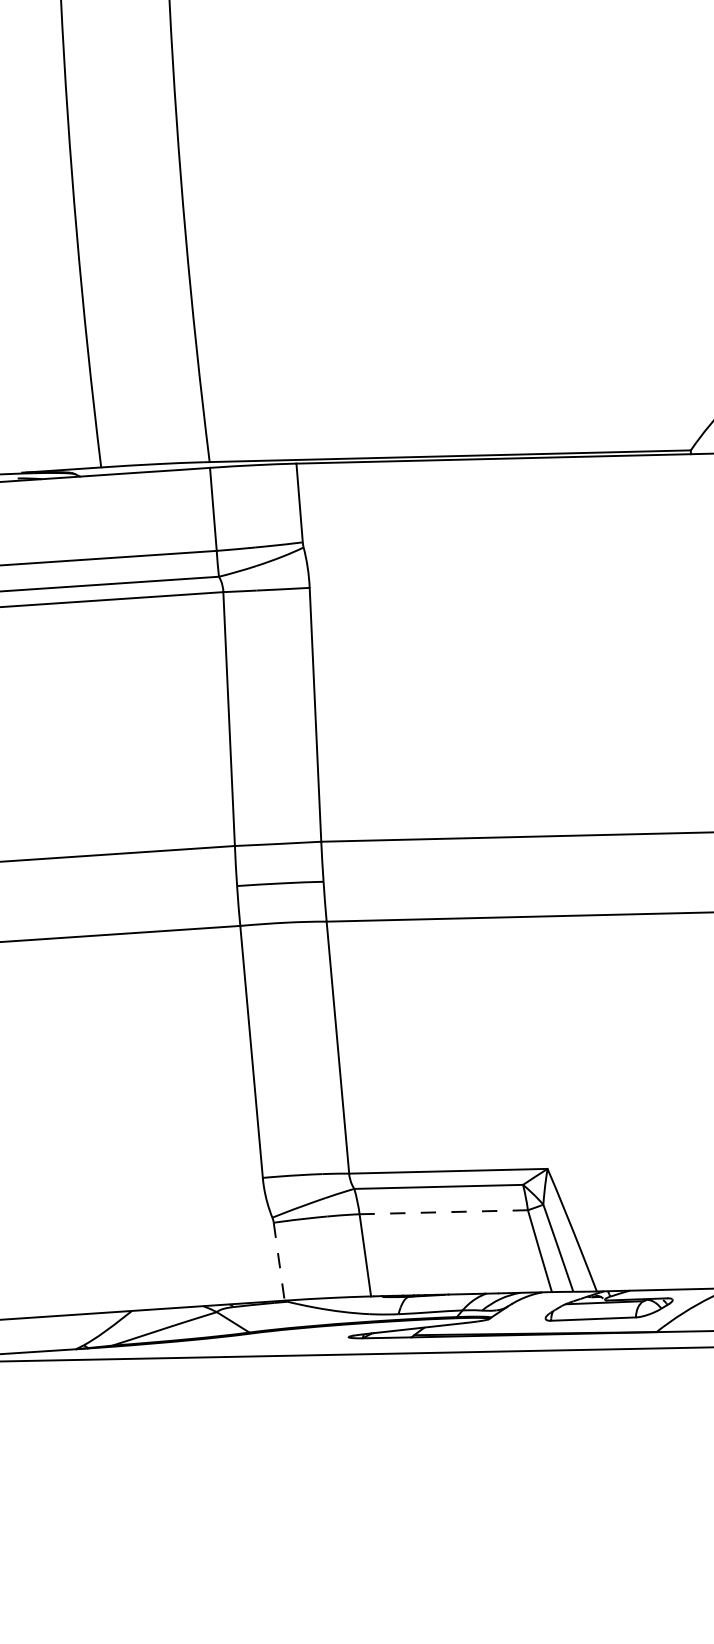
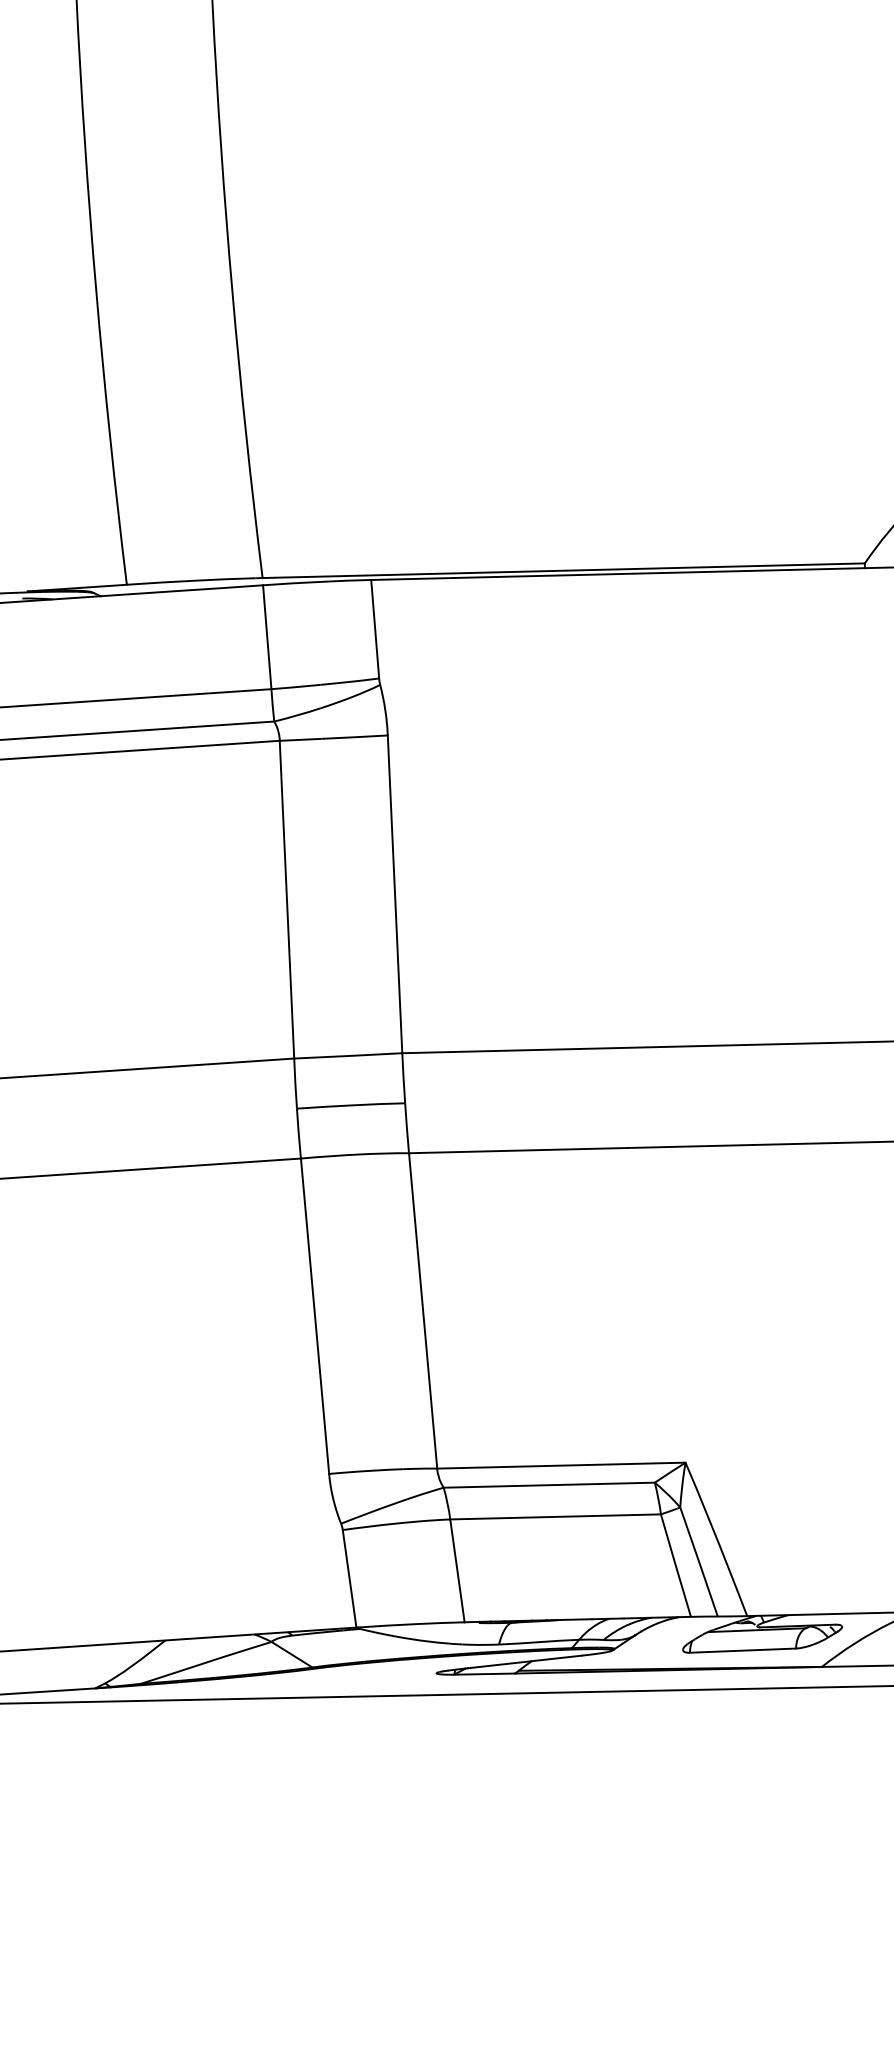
line: (443, 1211) -> (555, 1516), dashed -> solid
line: (279, 1262) -> (349, 1579), dashed -> solid

